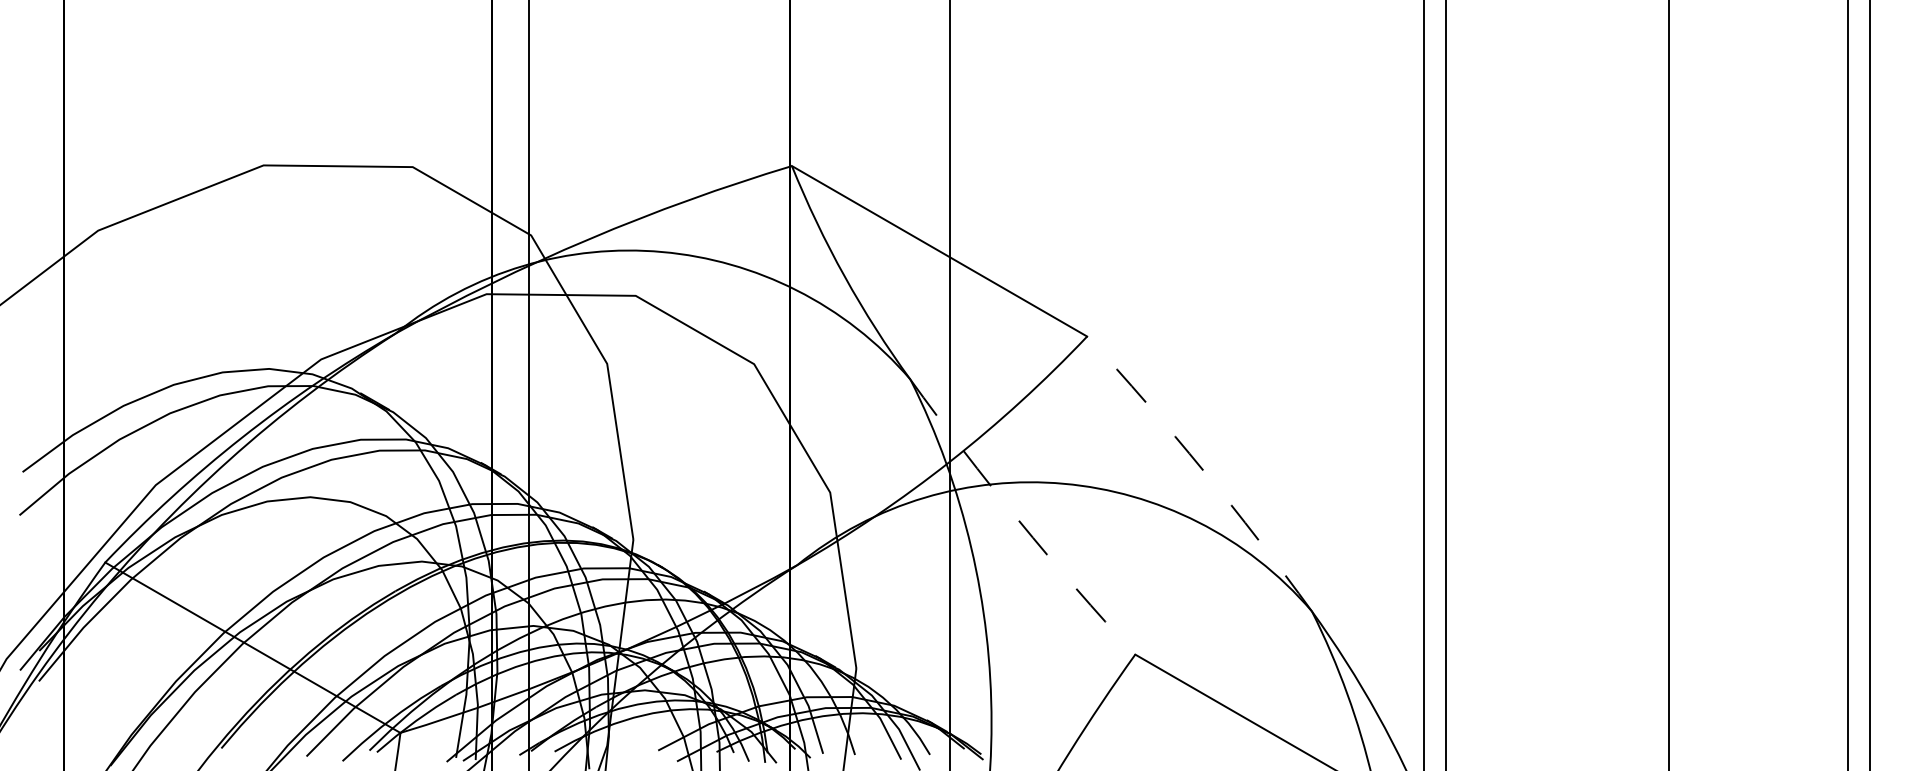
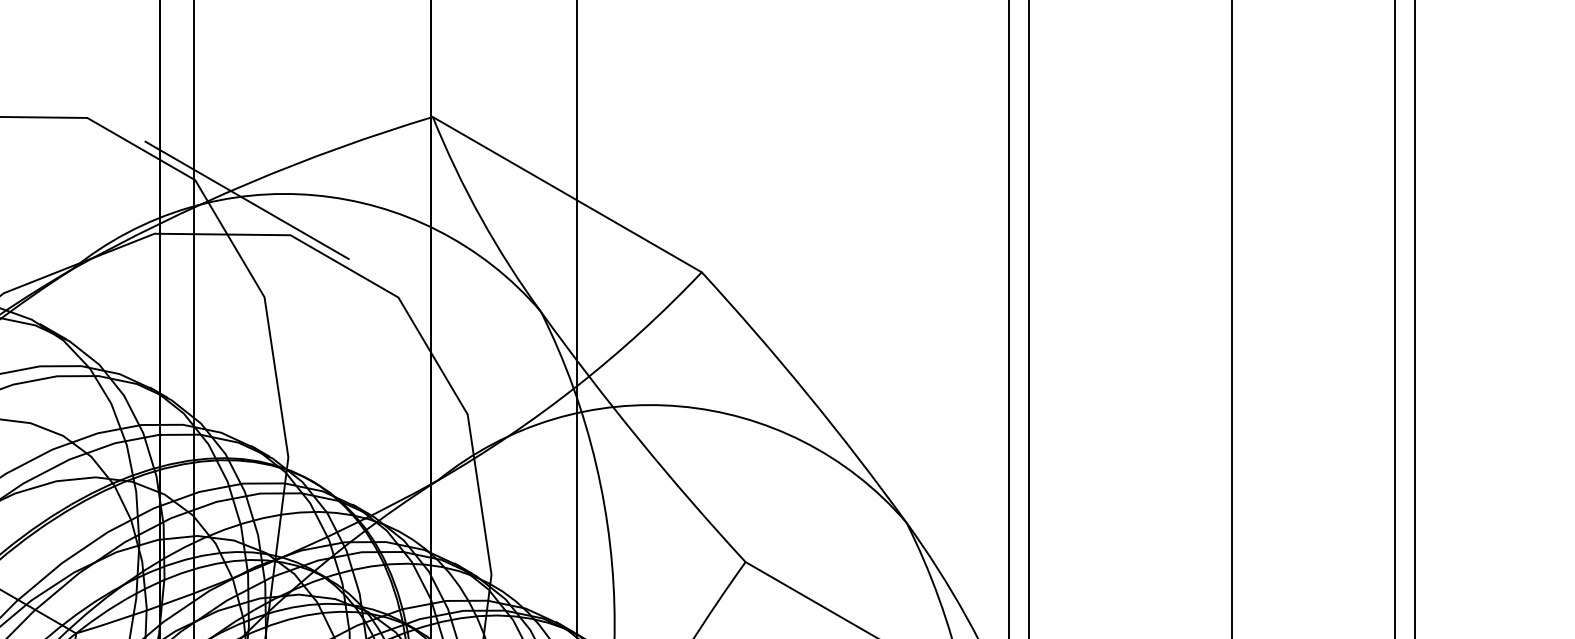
line: (587, 257) -> (246, 200), added
arc: (1203, 470) -> (807, 394), dashed -> solid
arc: (1018, 520) -> (639, 439), dashed -> solid

